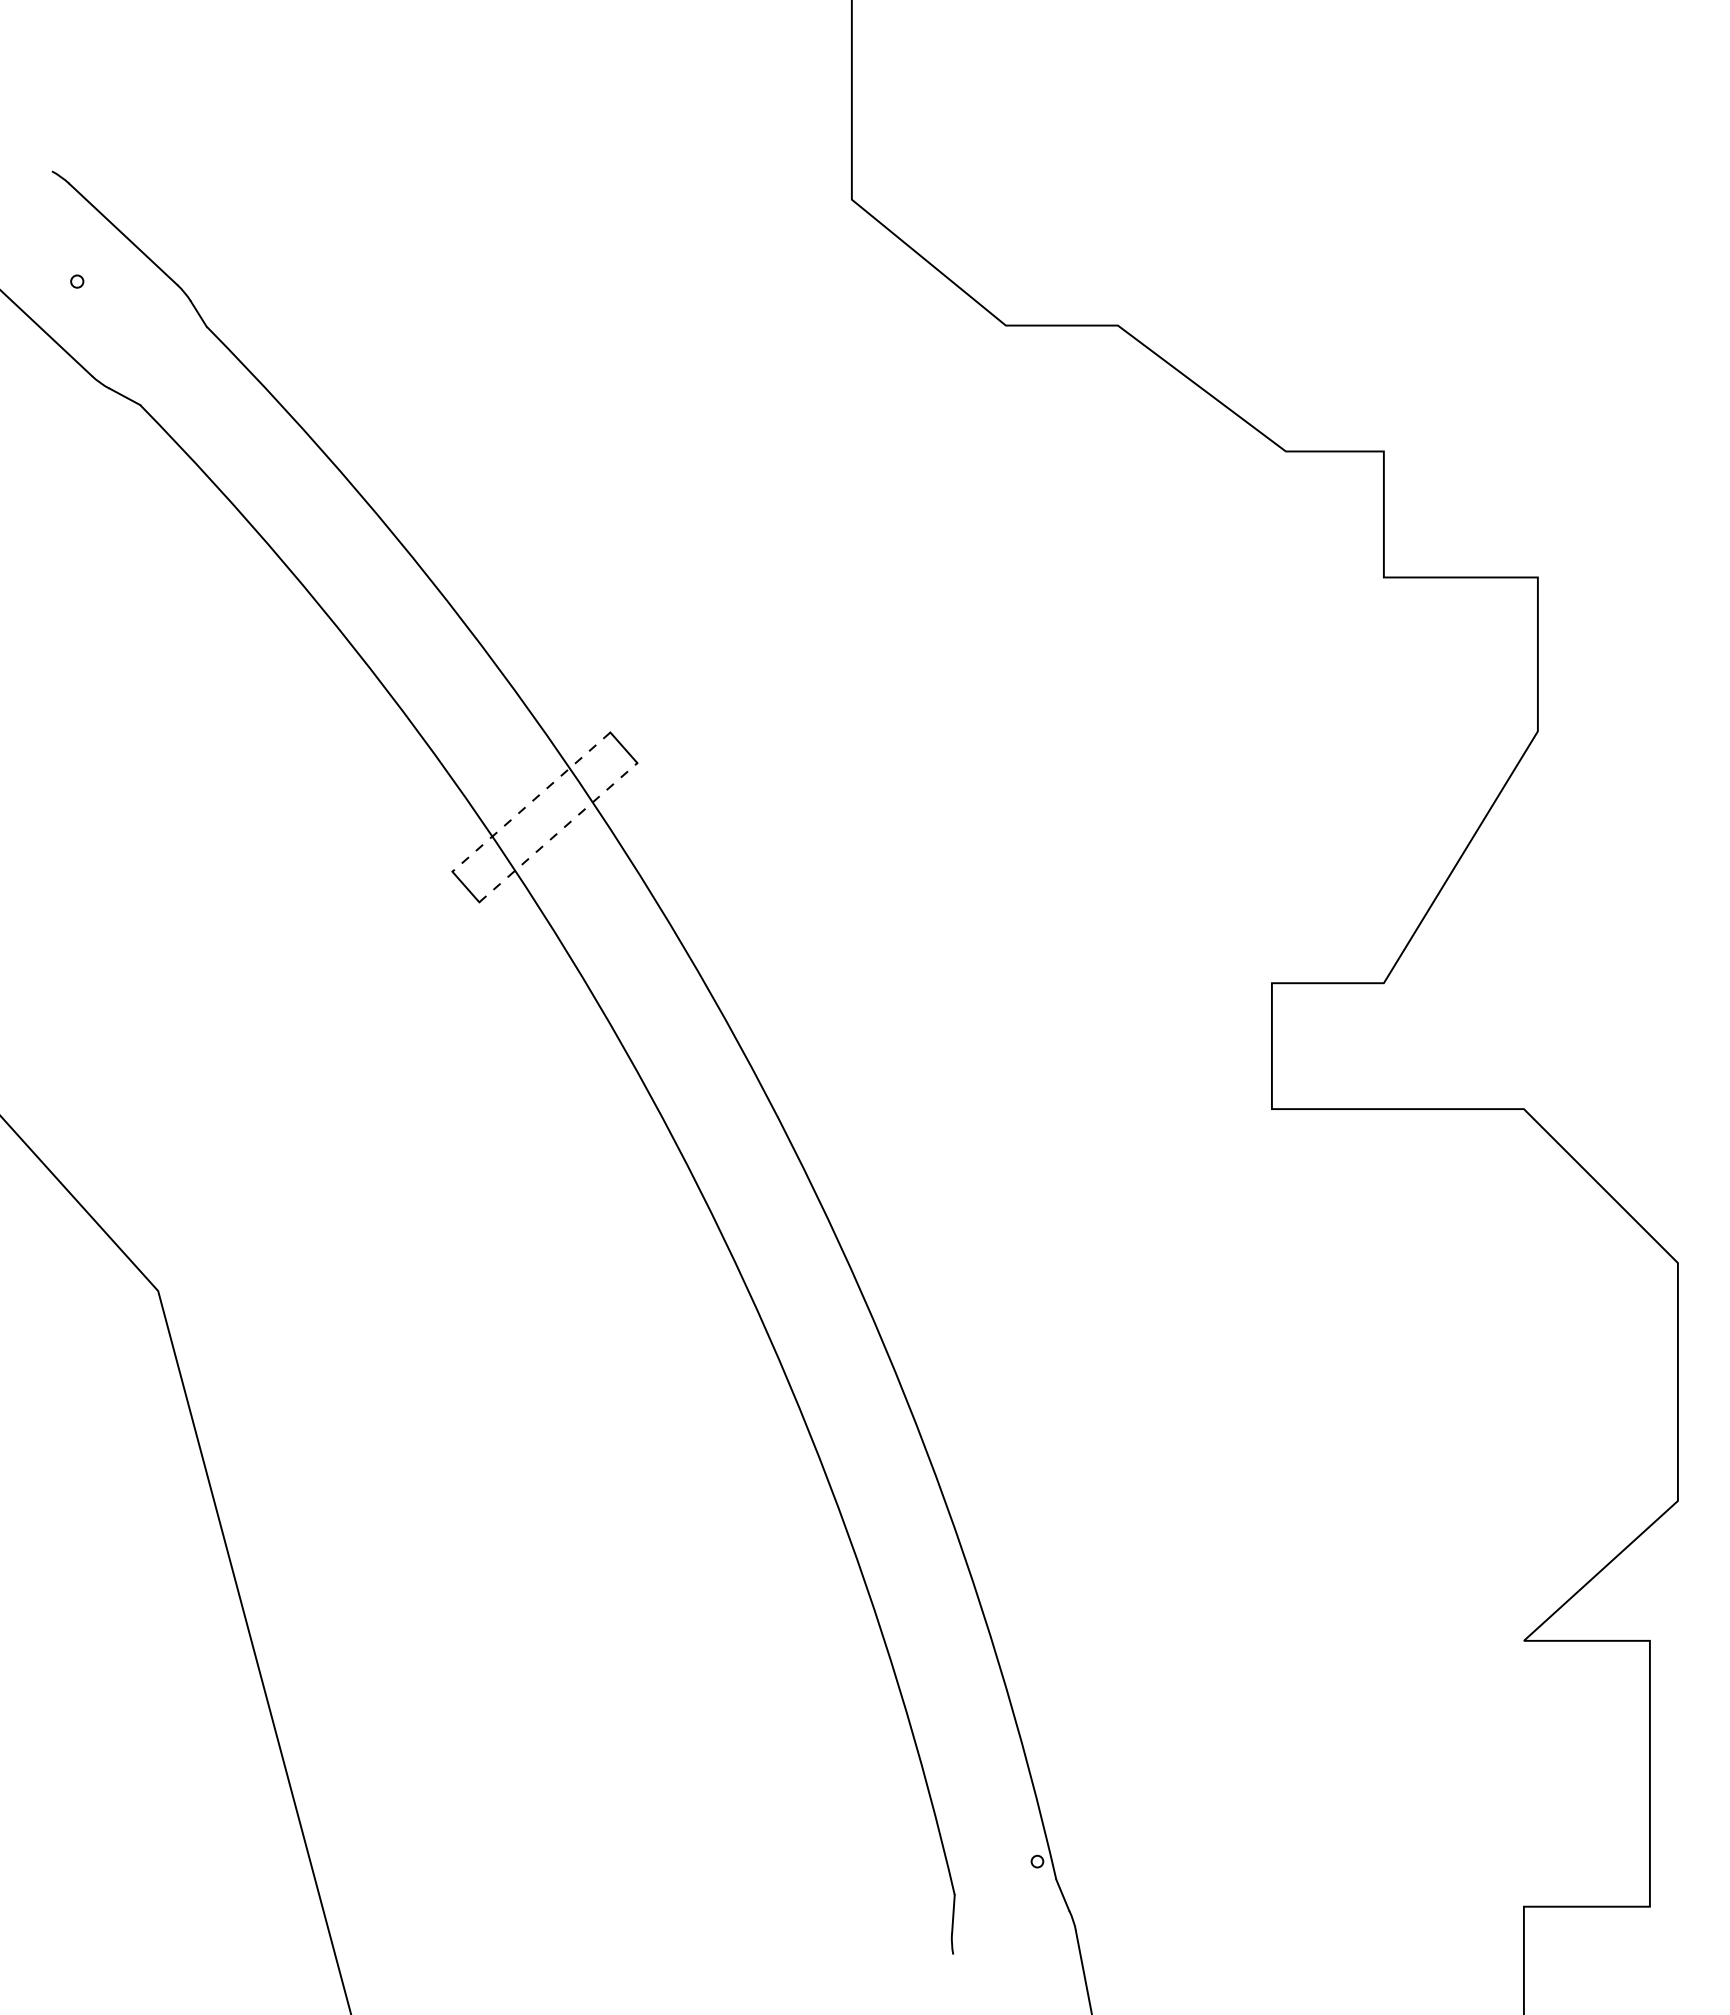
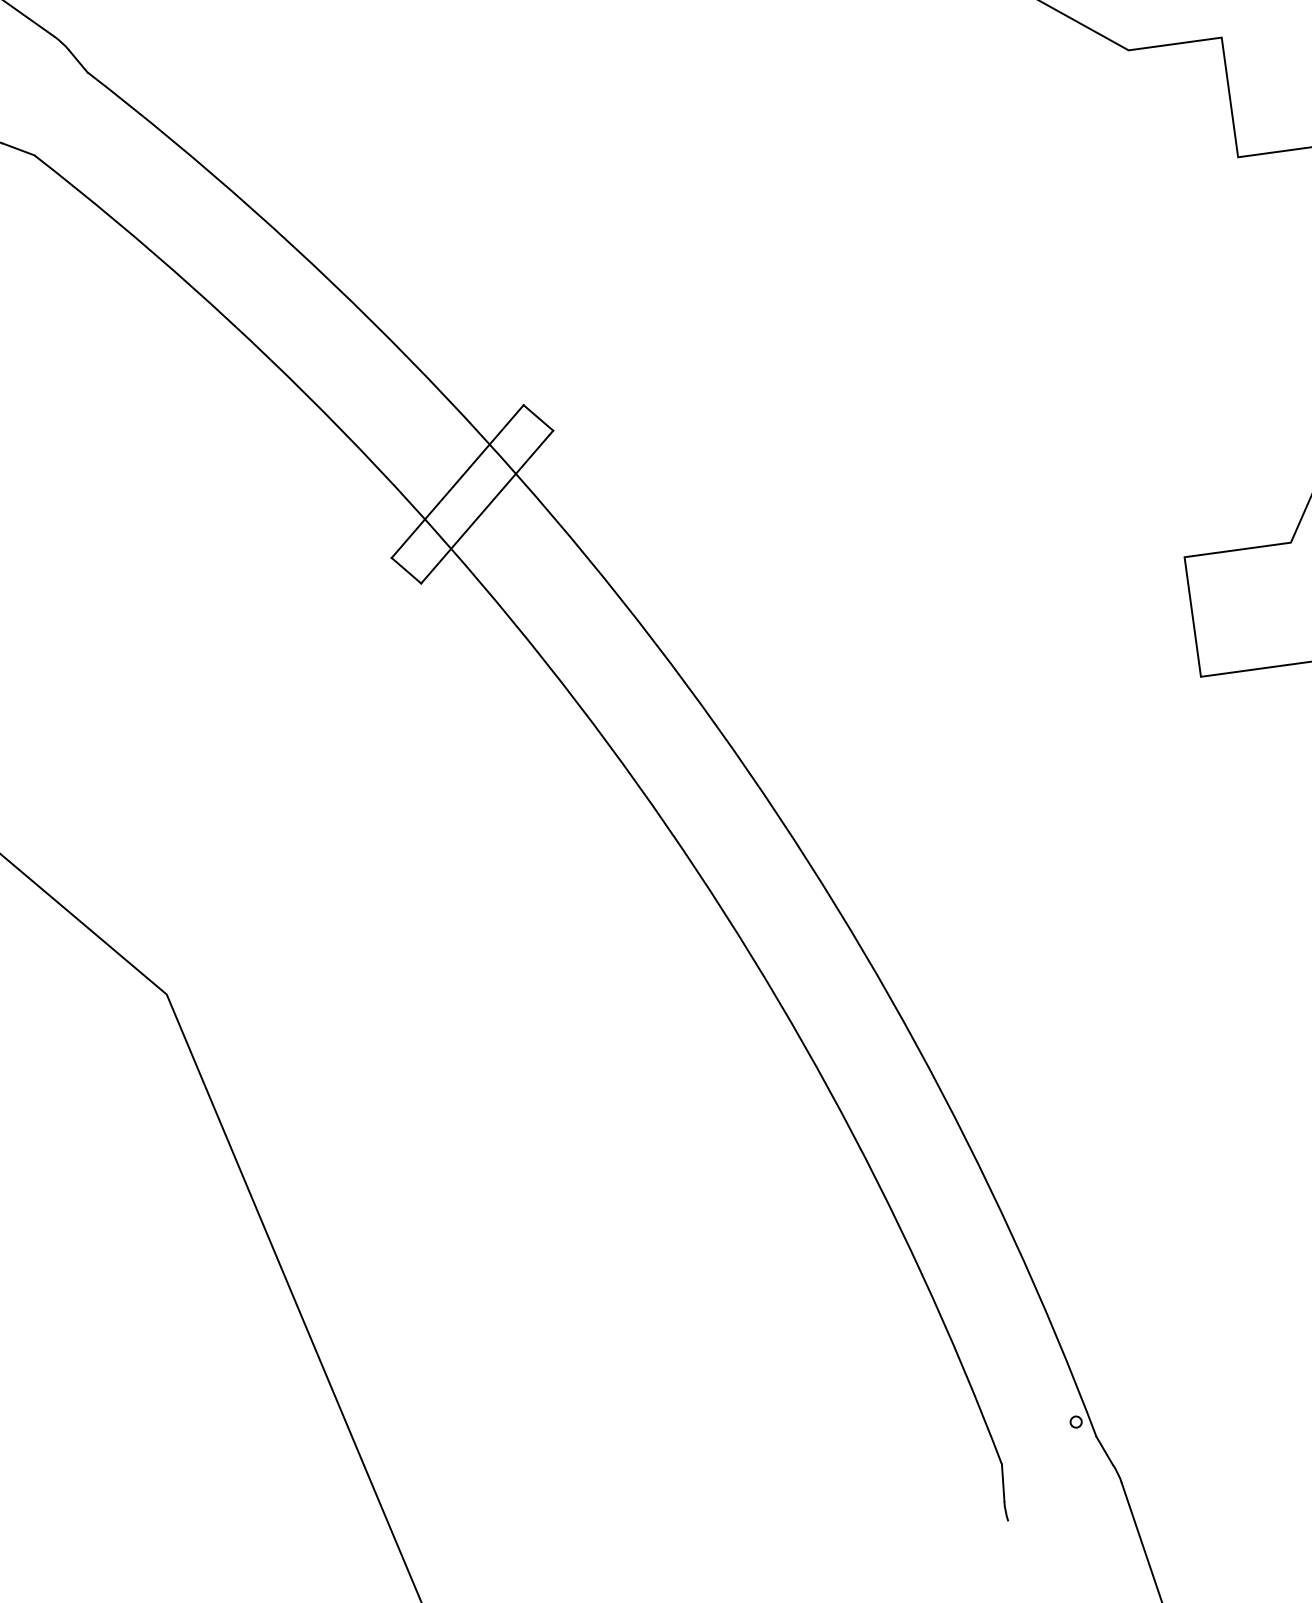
line: (531, 802) -> (457, 481), dashed -> solid
line: (558, 832) -> (487, 506), dashed -> solid

